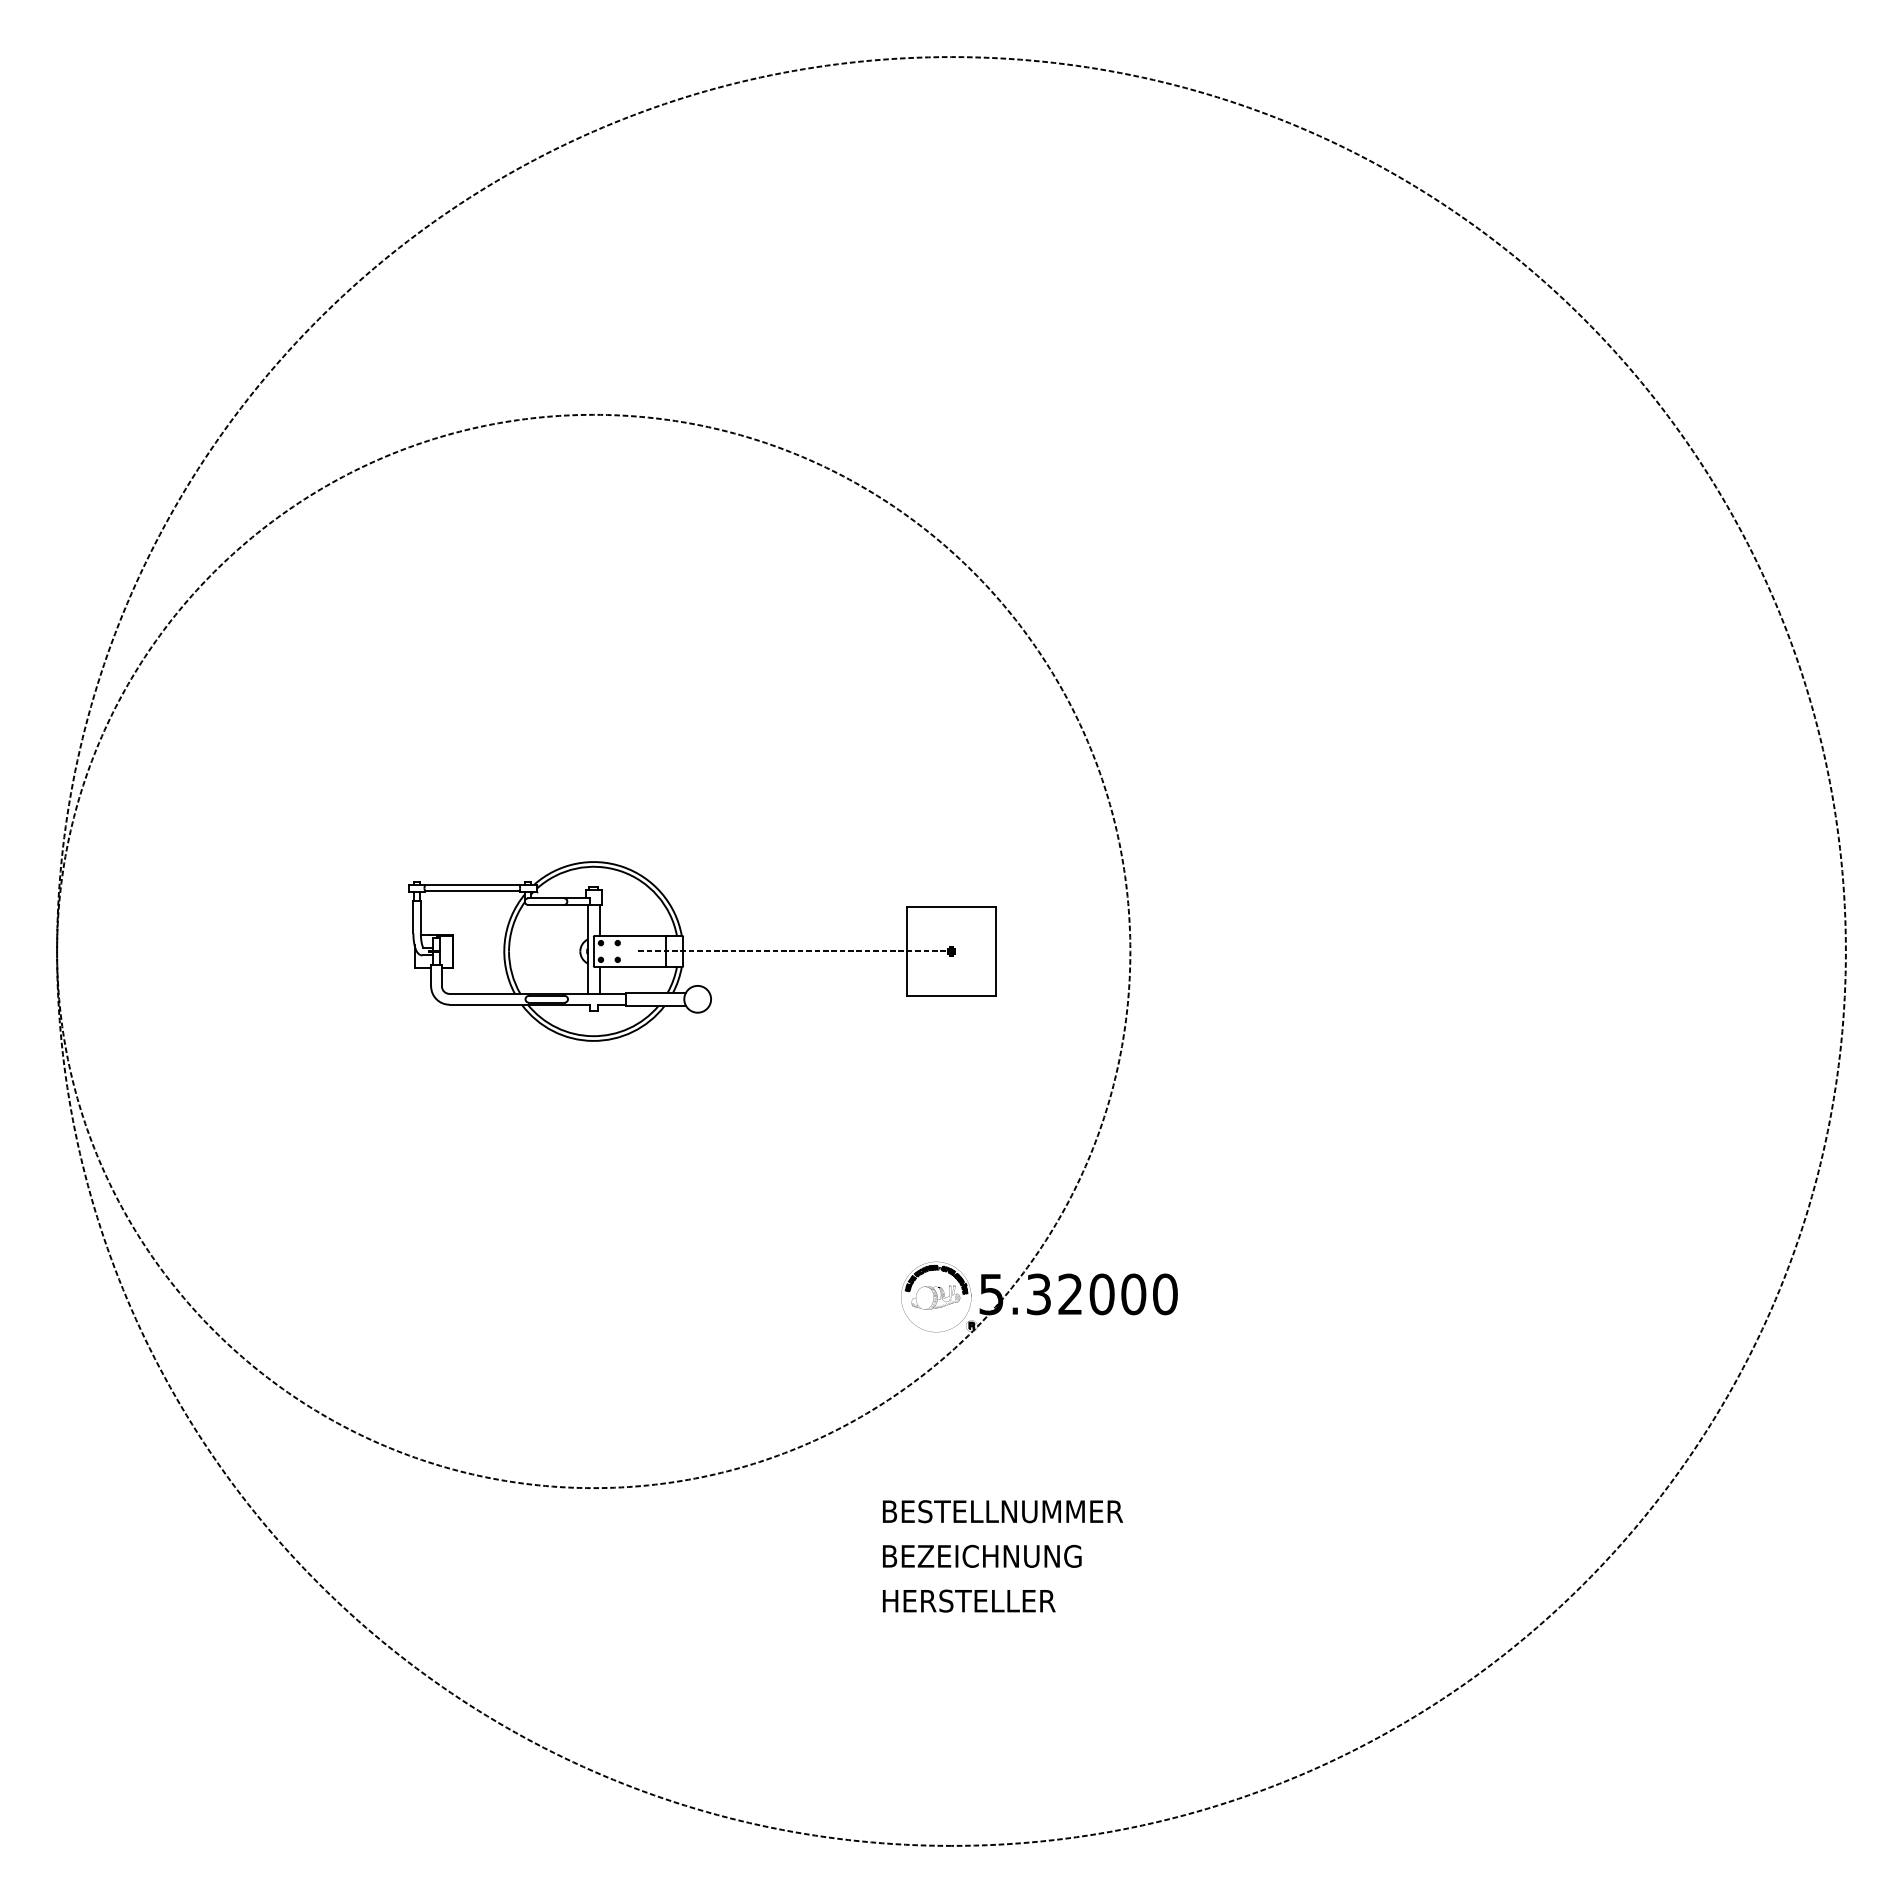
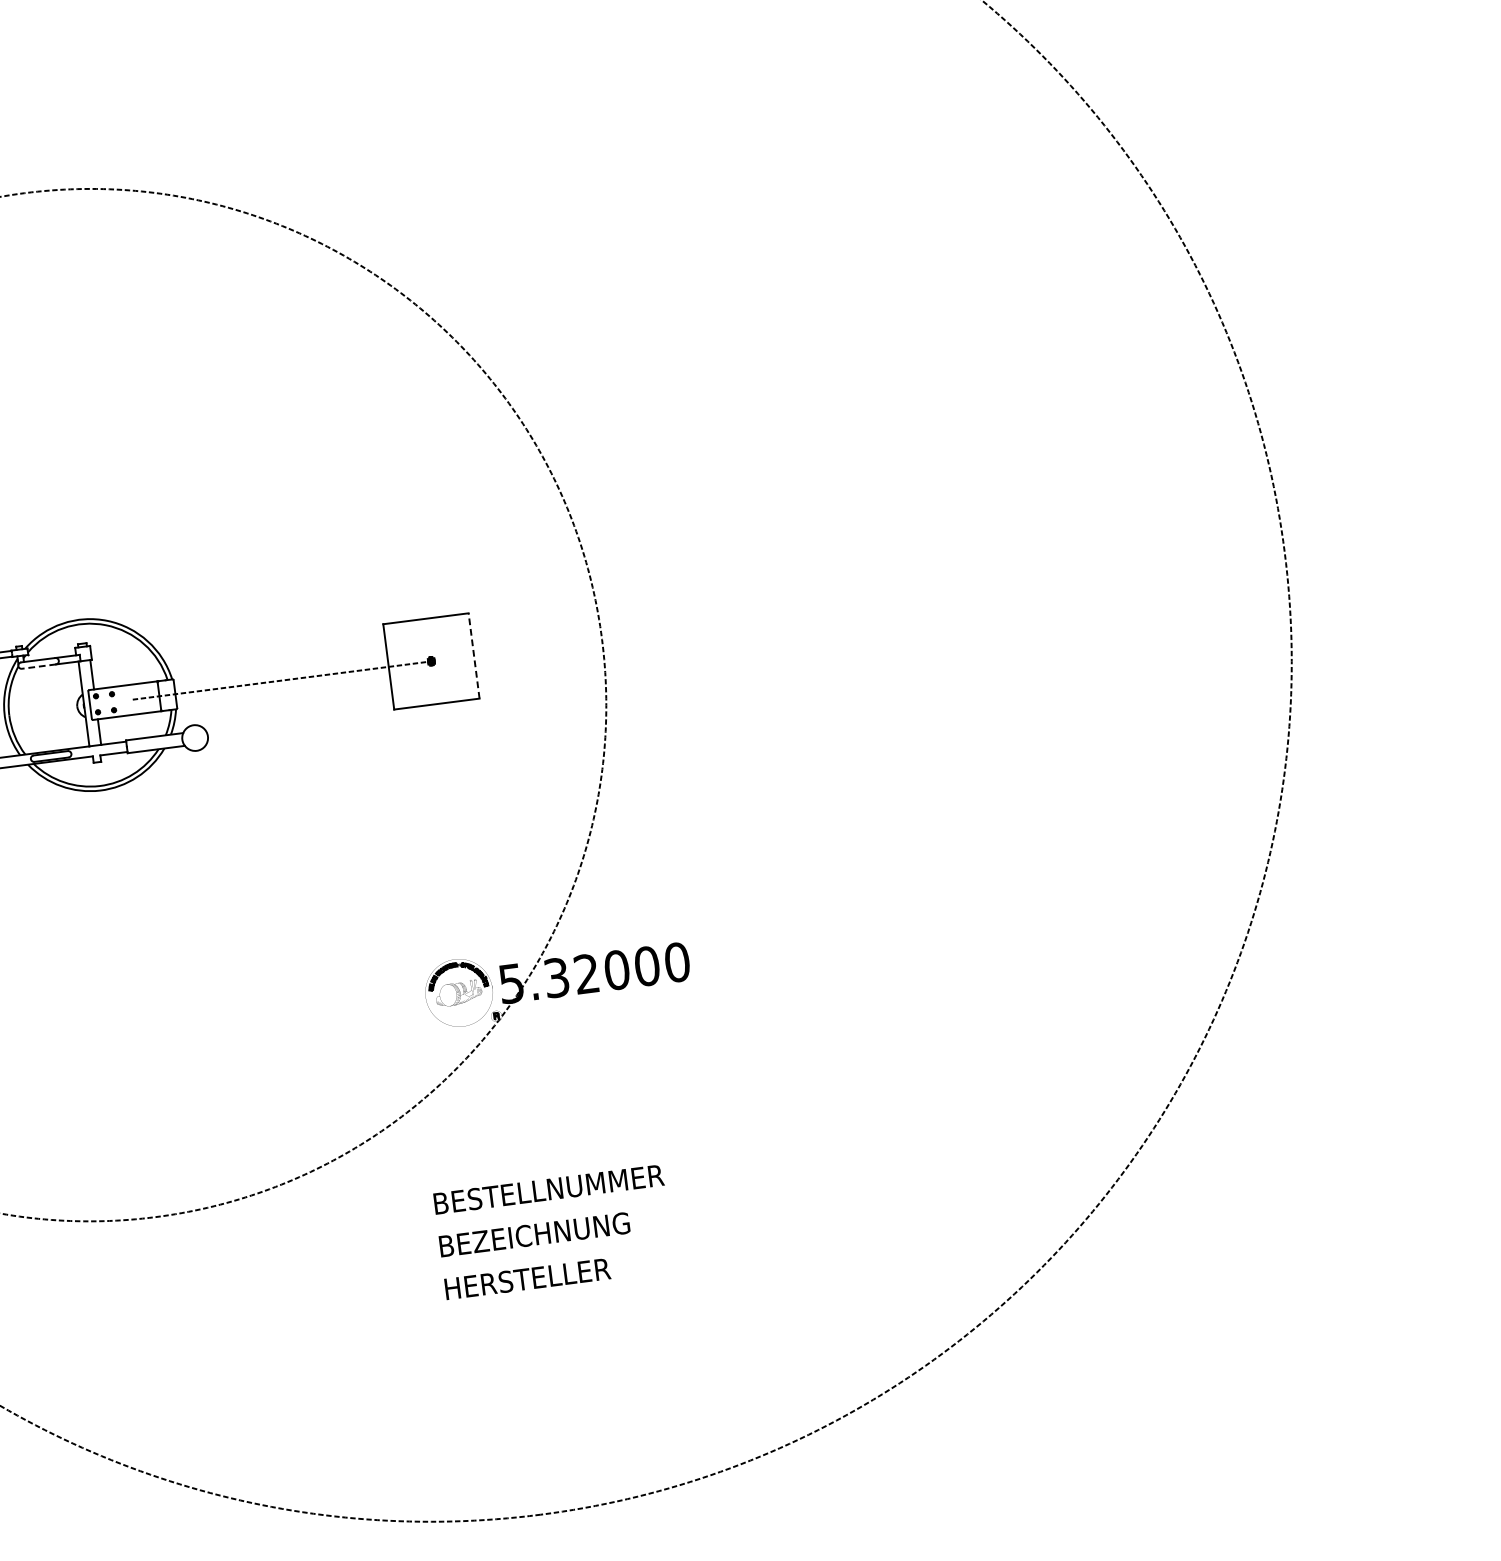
line: (546, 904) -> (39, 666), solid -> dashed
line: (996, 951) -> (474, 655), solid -> dashed

